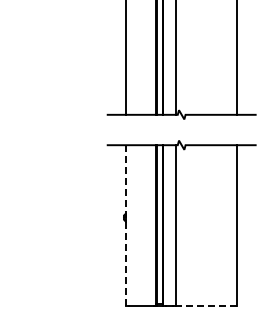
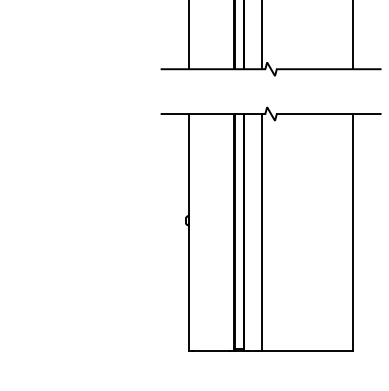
line: (126, 224) -> (189, 230), dashed -> solid
line: (206, 305) -> (307, 350), dashed -> solid

